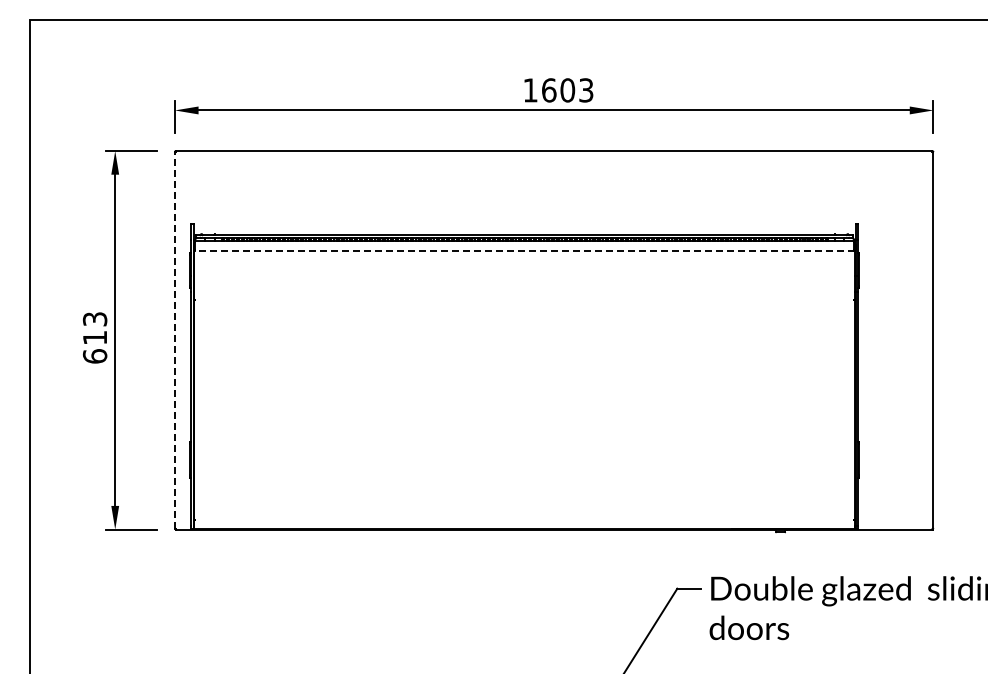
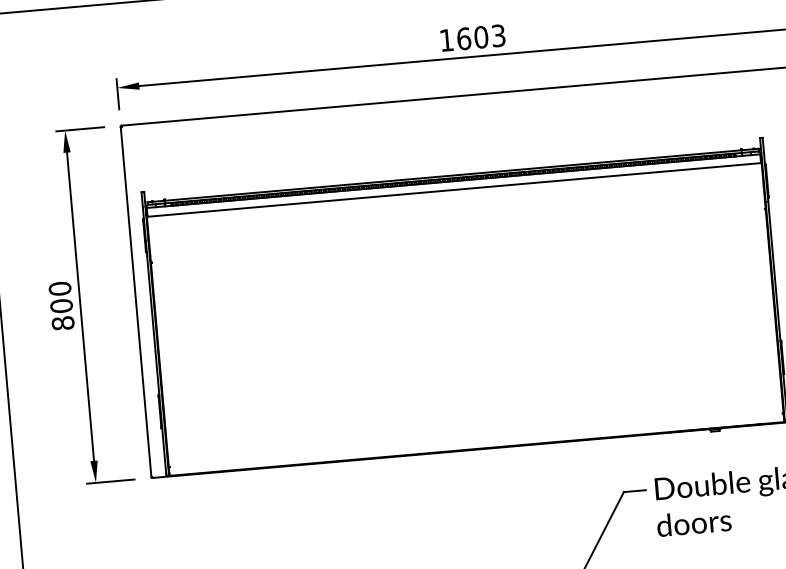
line: (524, 250) -> (454, 189), dashed -> solid
text: (94, 337) -> (61, 305), 613 -> 800
line: (174, 340) -> (135, 302), dashed -> solid

